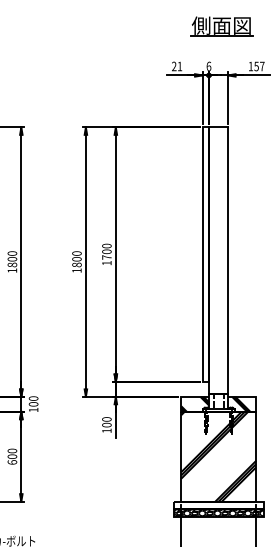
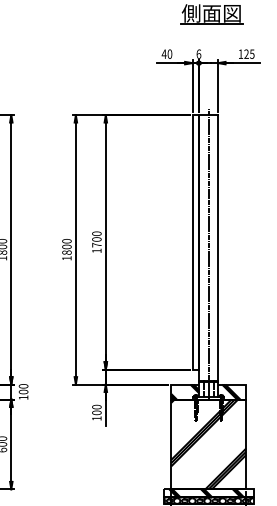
text: (176, 66) -> (166, 54), 21 -> 40
text: (259, 66) -> (249, 54), 157 -> 125
line: (218, 267) -> (208, 255), added
hatch: (216, 505) -> (206, 493), added

